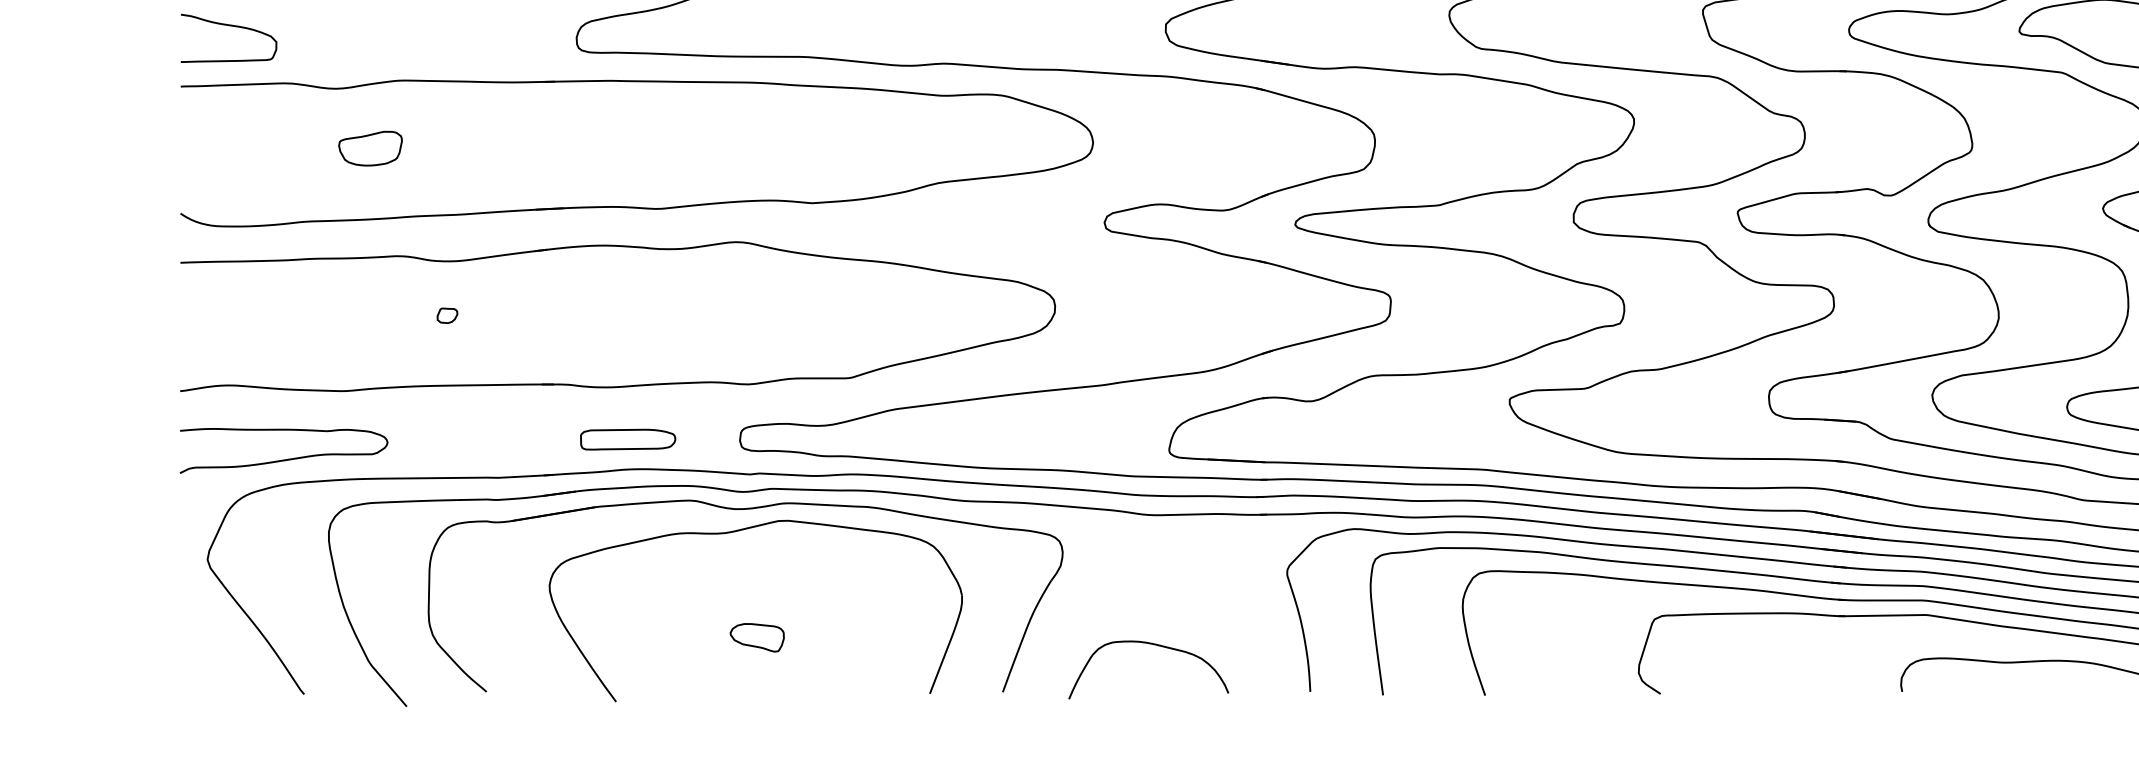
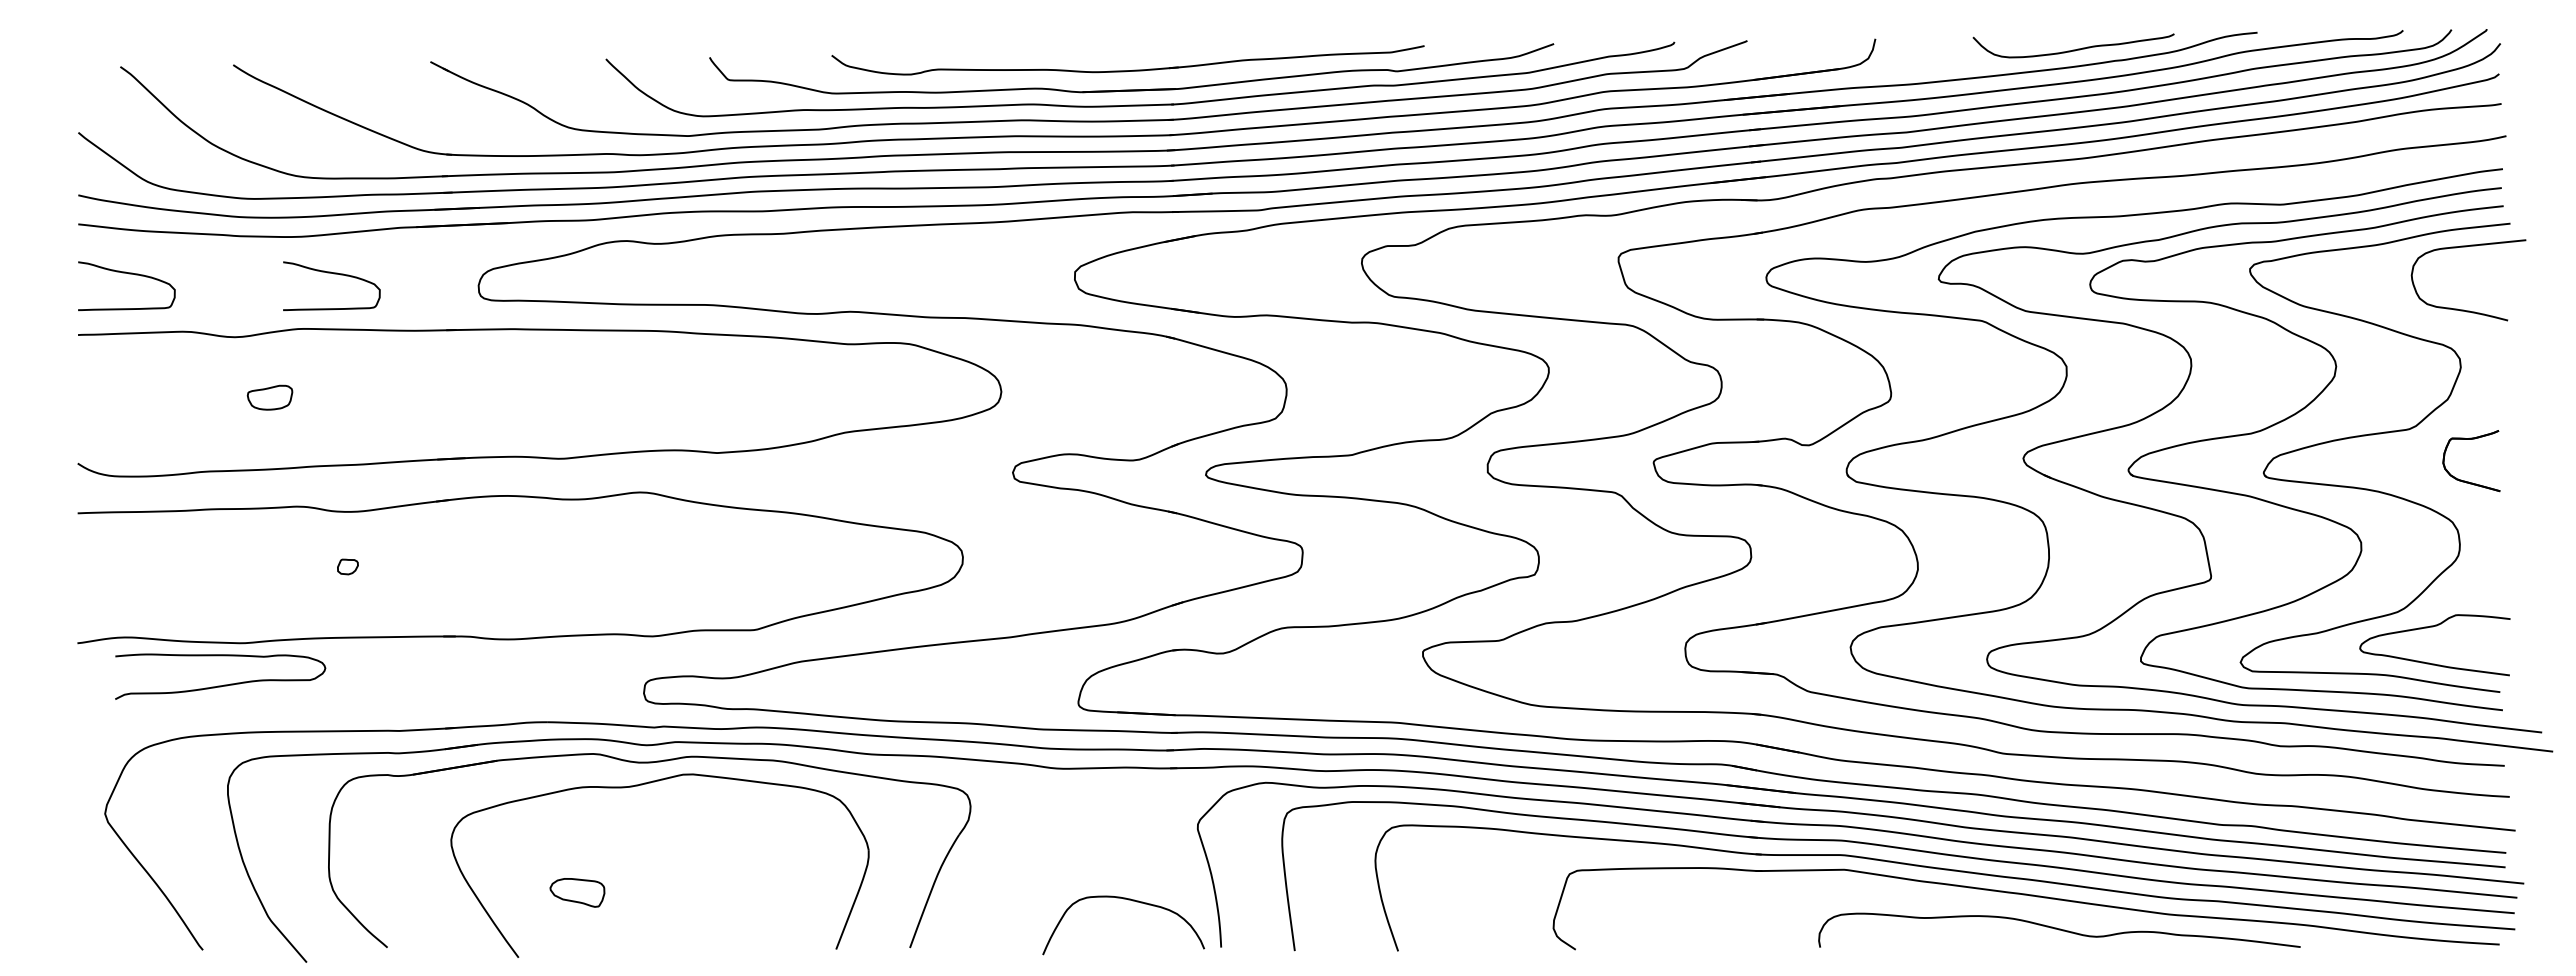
curve: (433, 26) -> (333, 274), added
part: (369, 148) -> (269, 397), size x0.7
part: (627, 439) -> (530, 692), removed
curve: (287, 458) -> (224, 684), moved
part: (757, 637) -> (577, 892), moved
curve: (1153, 645) -> (1128, 900), moved

